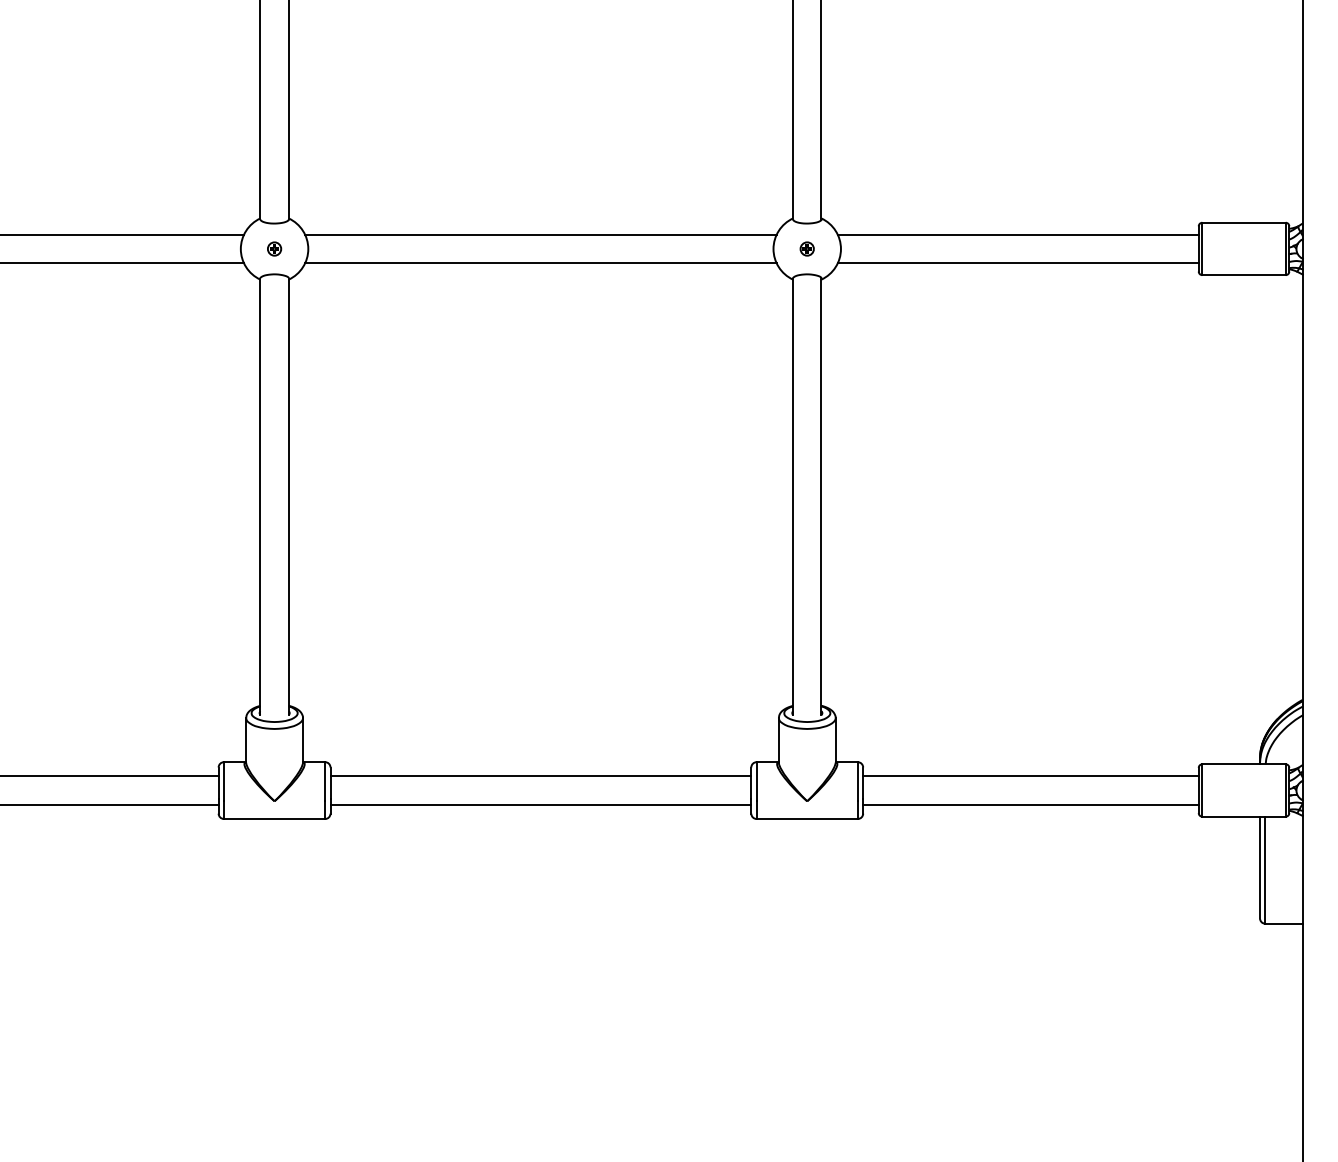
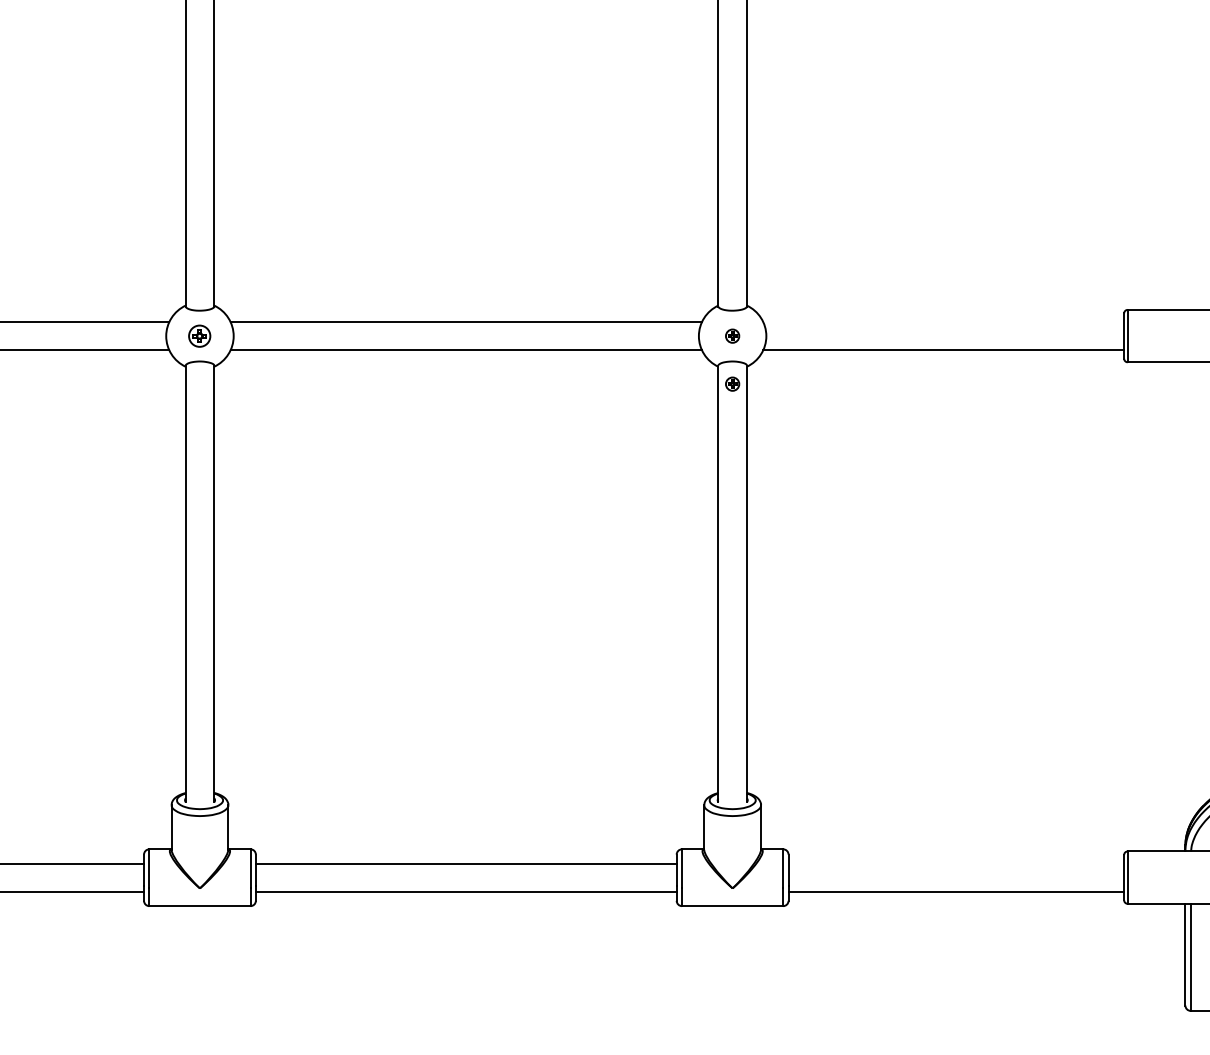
line: (1017, 234) -> (942, 321), removed
part: (274, 248) -> (199, 335), size x1.6
part: (806, 296) -> (731, 383), added
line: (1030, 776) -> (955, 863), removed

